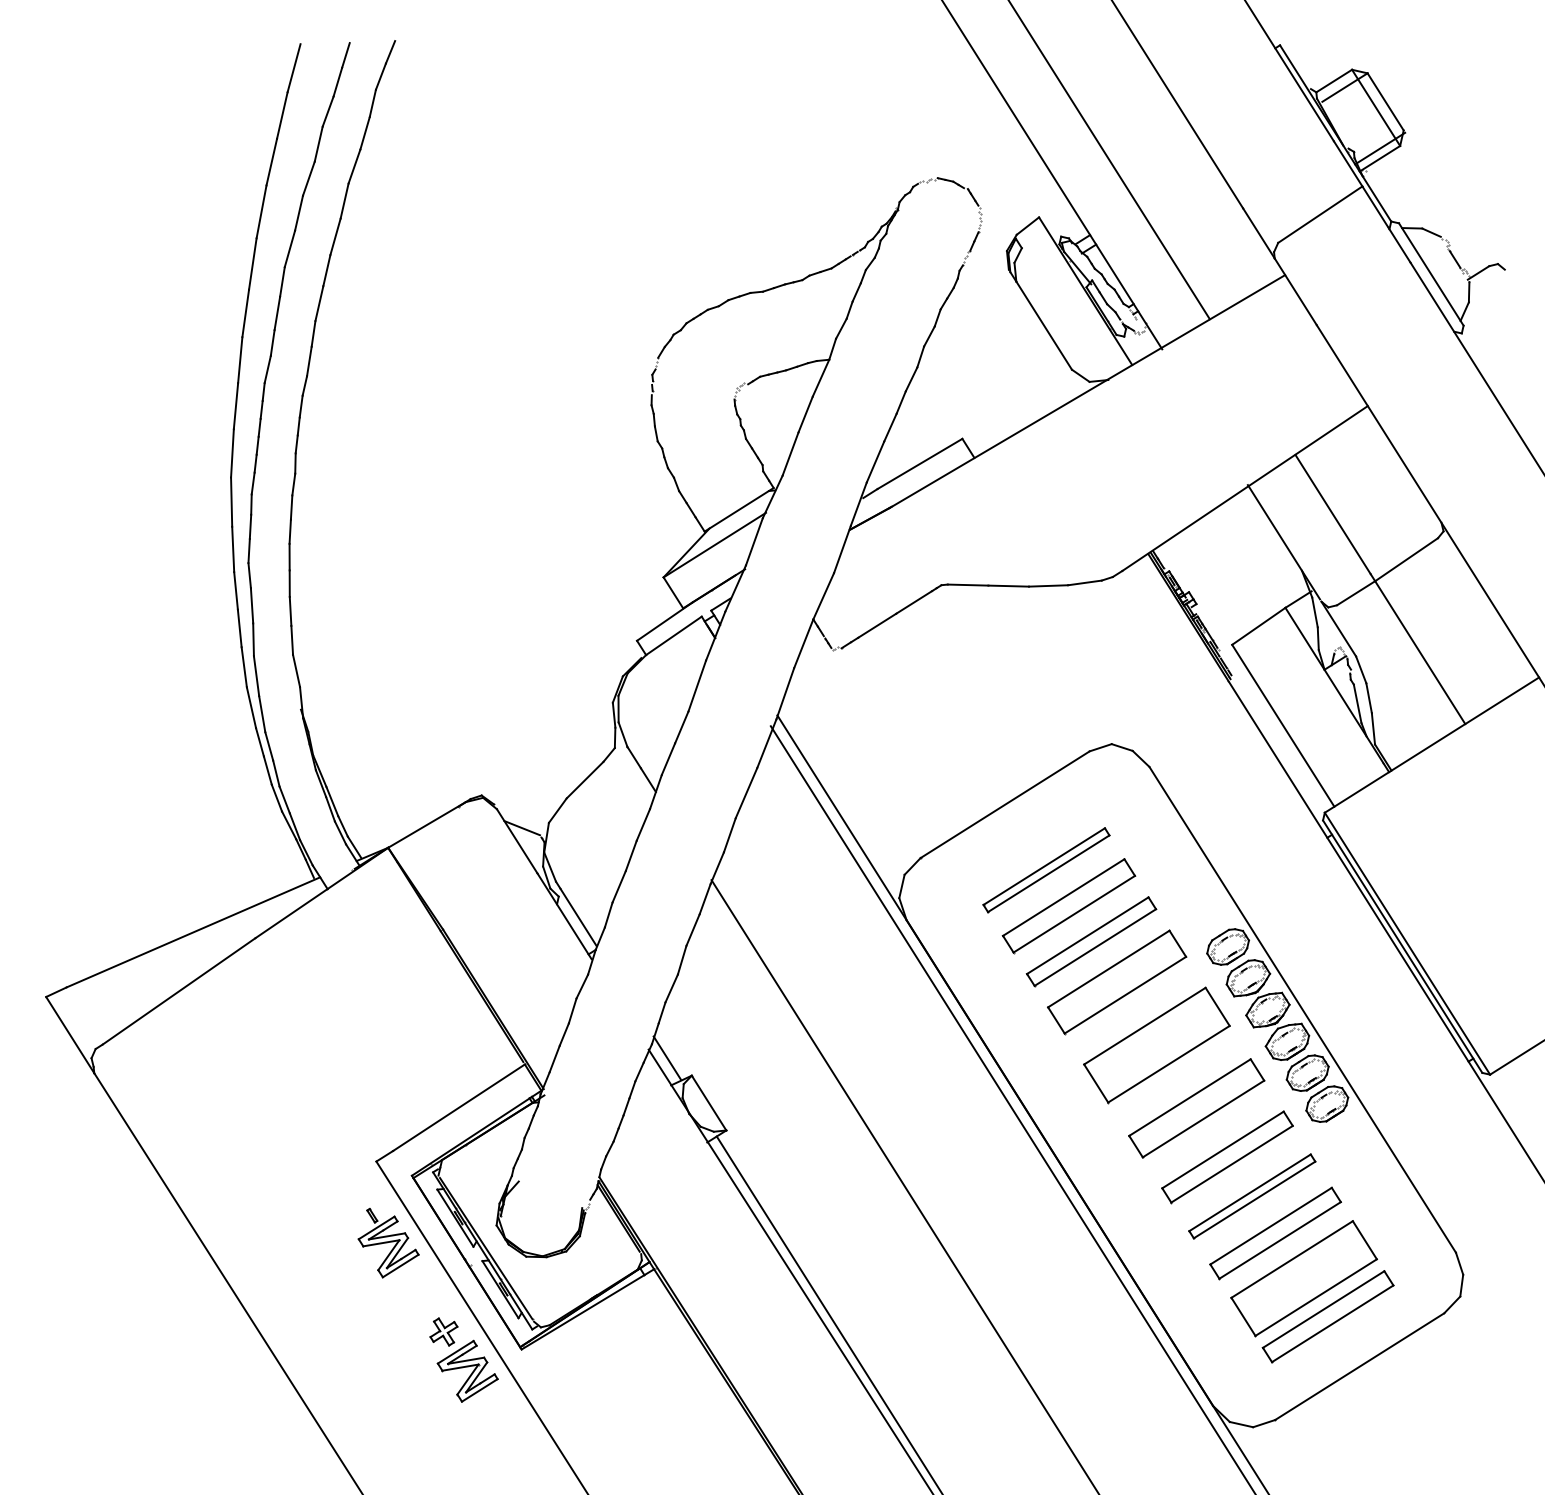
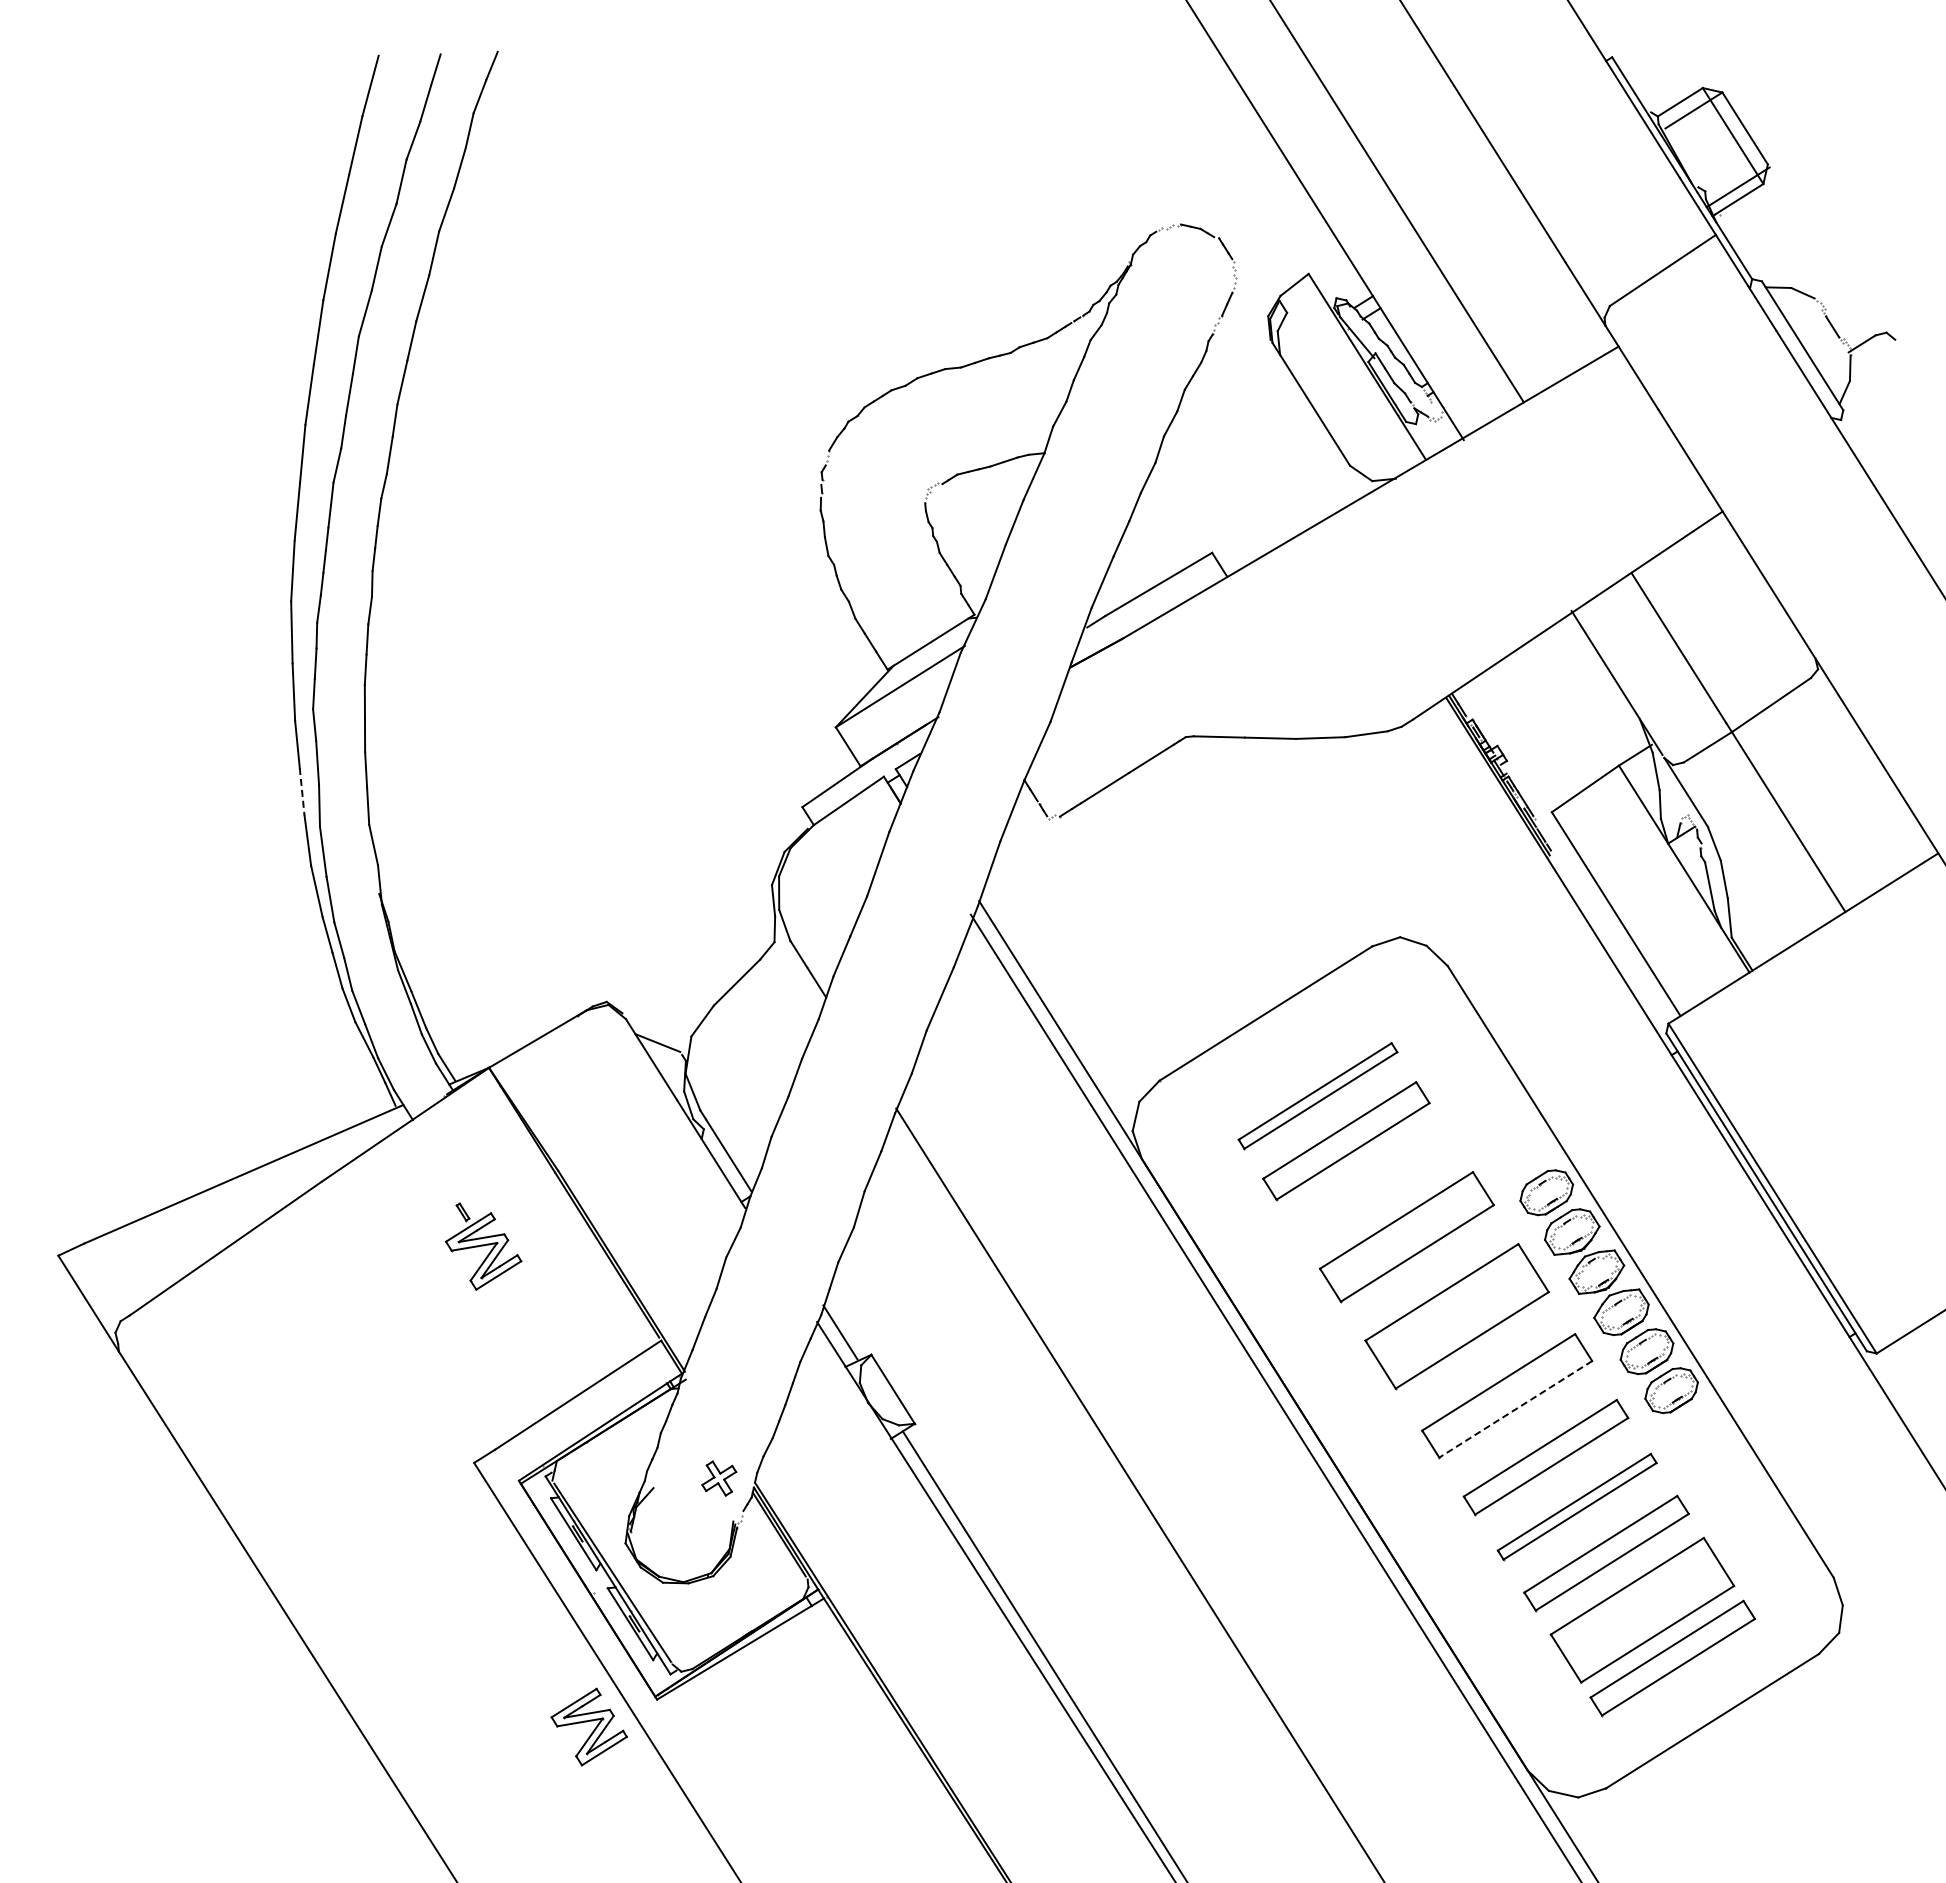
line: (240, 628) -> (302, 791), solid -> dashed
part: (1091, 942) -> (1374, 1186), removed
line: (1203, 1119) -> (1515, 1409), solid -> dashed
part: (388, 1243) -> (483, 1246), moved
part: (444, 1331) -> (719, 1478), moved

